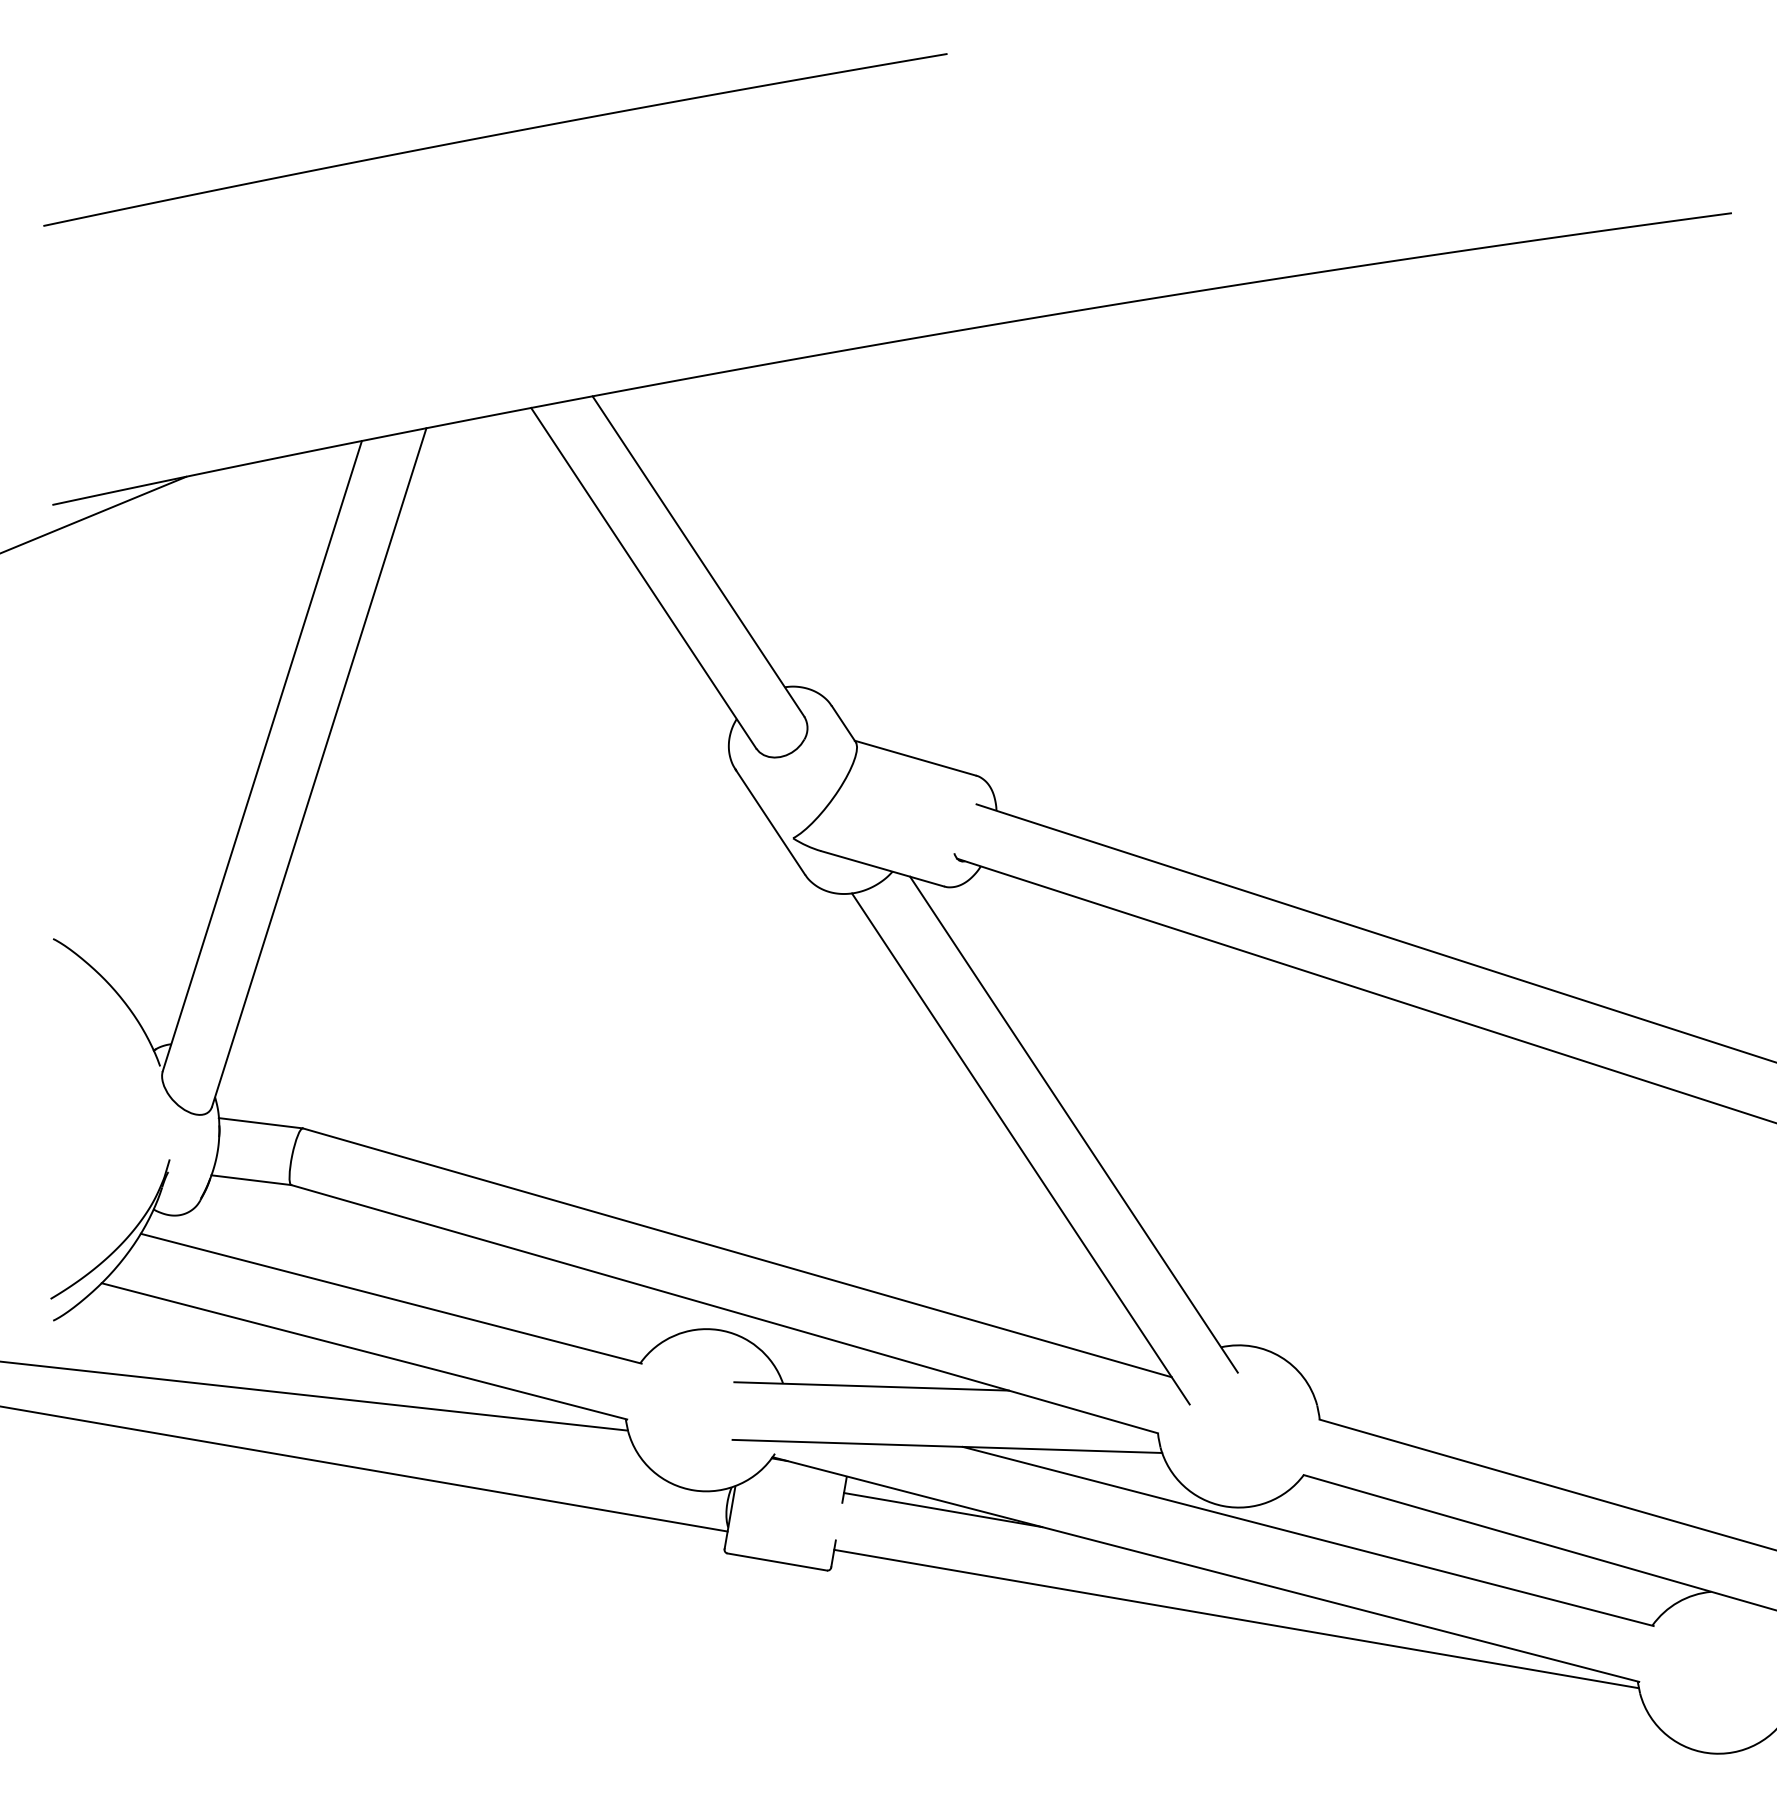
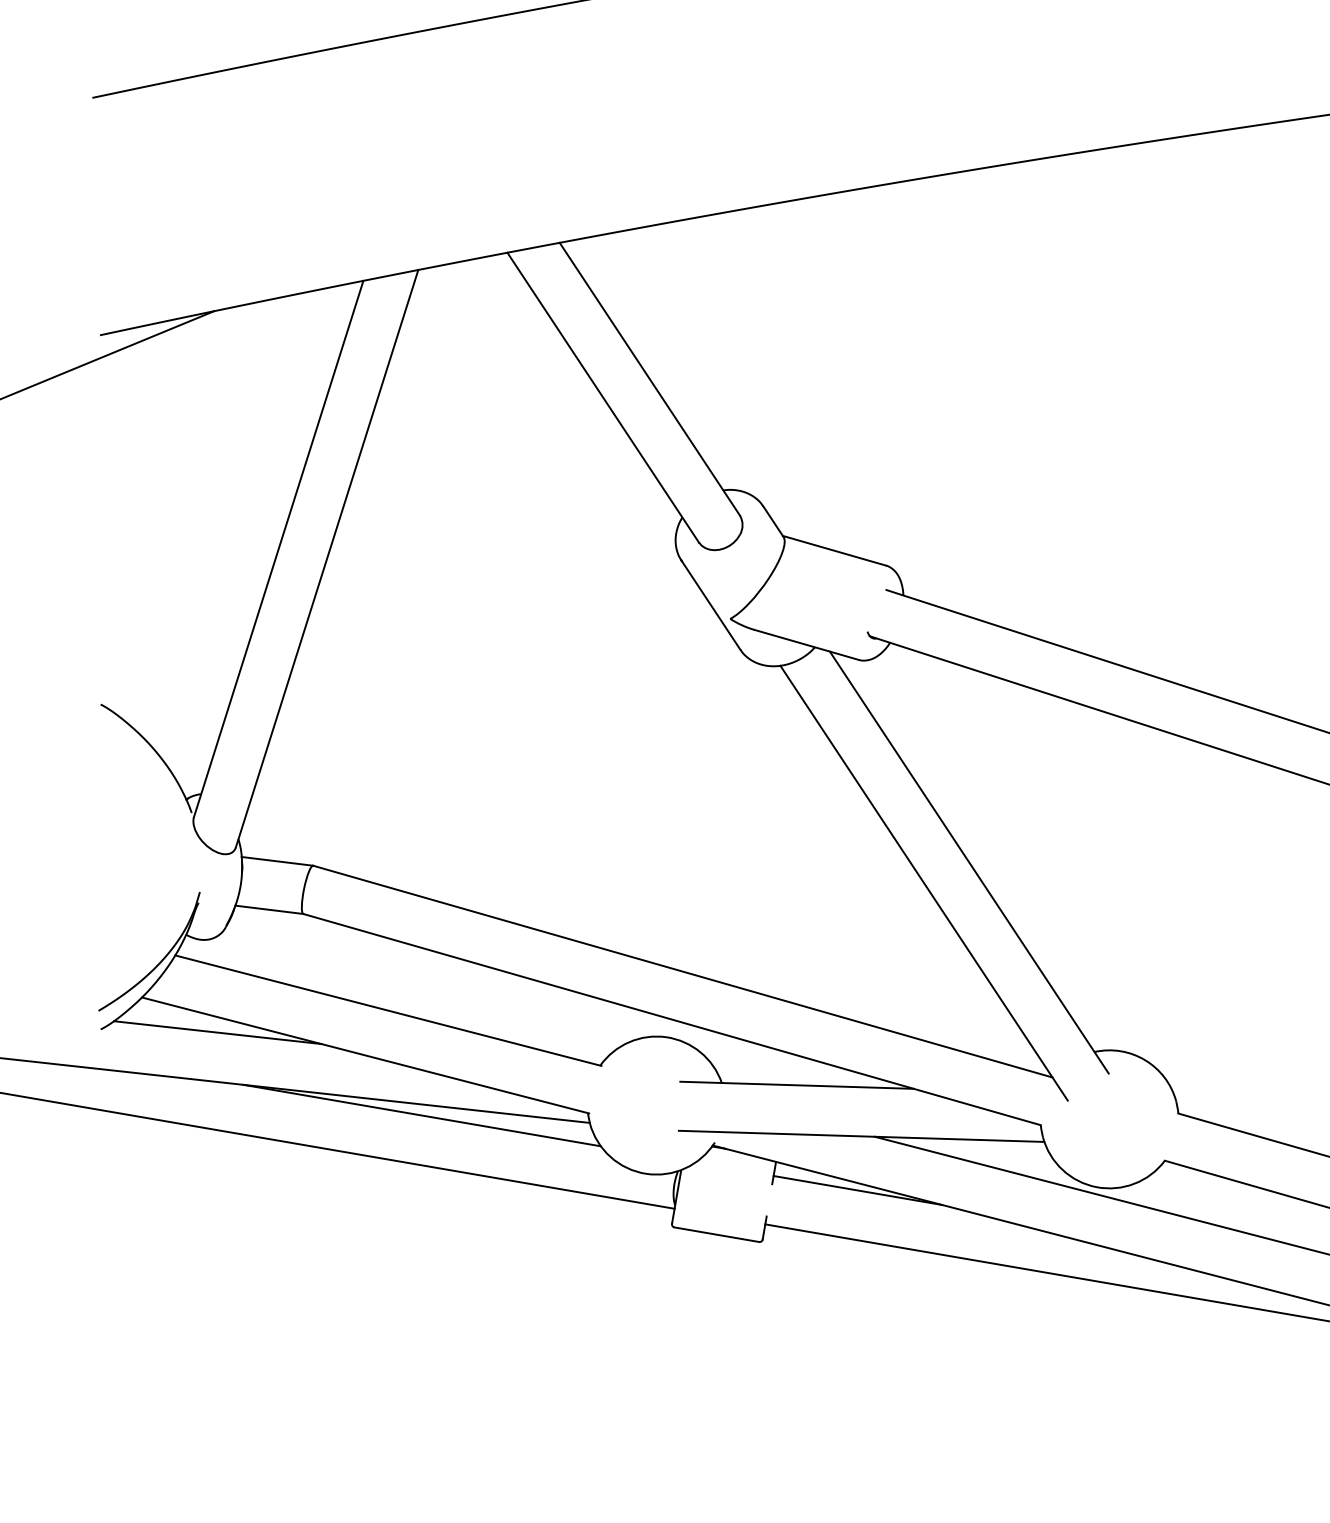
line: (190, 1324) -> (217, 1032), added
line: (430, 1421) -> (421, 1115), added

